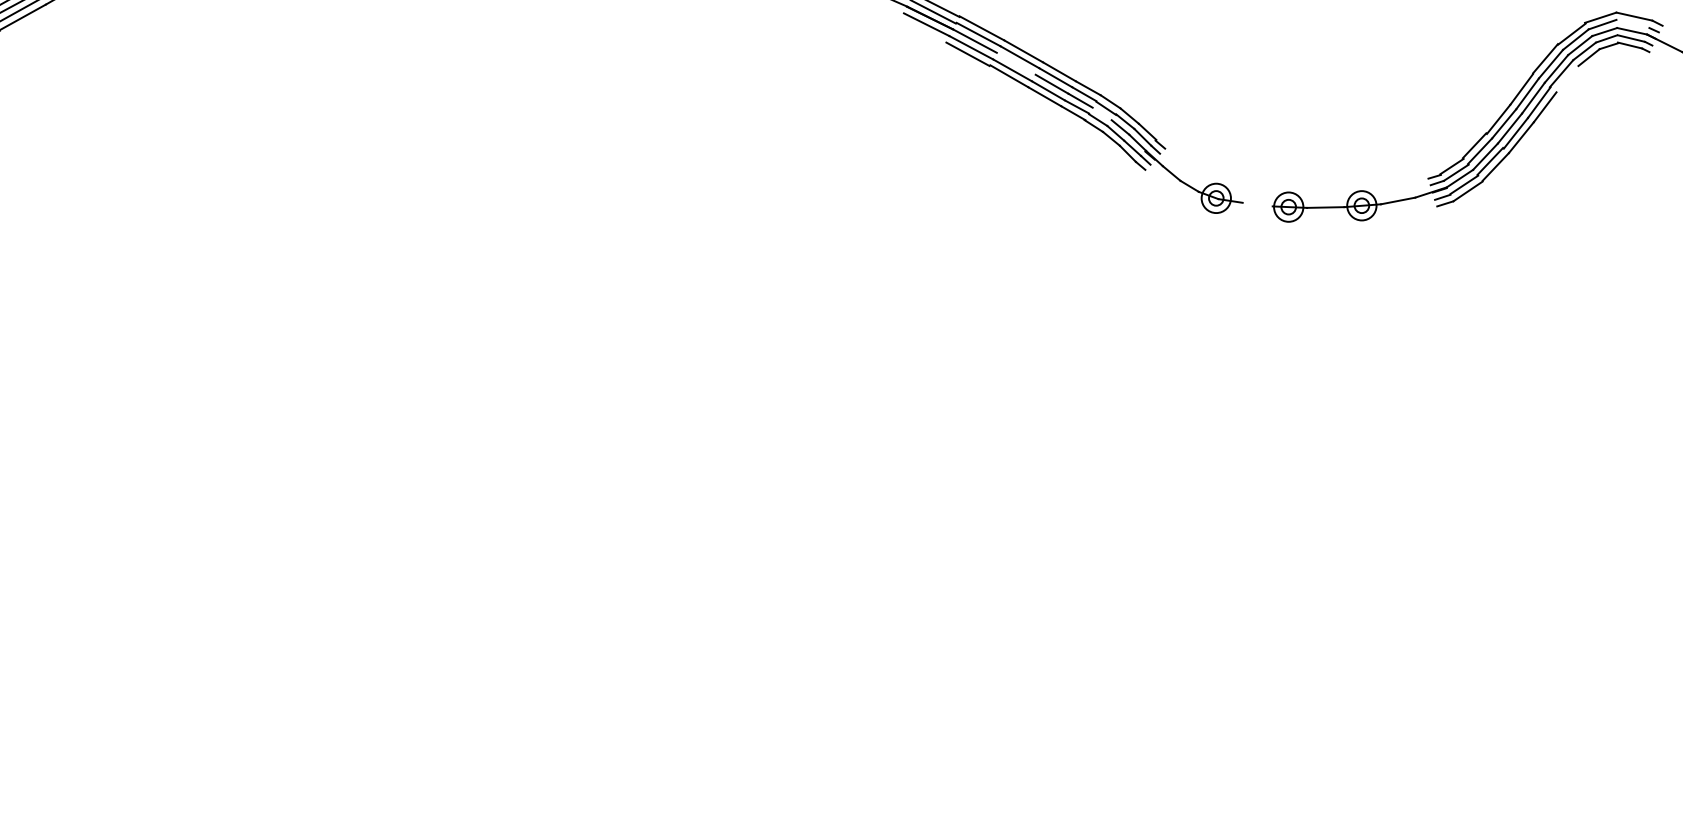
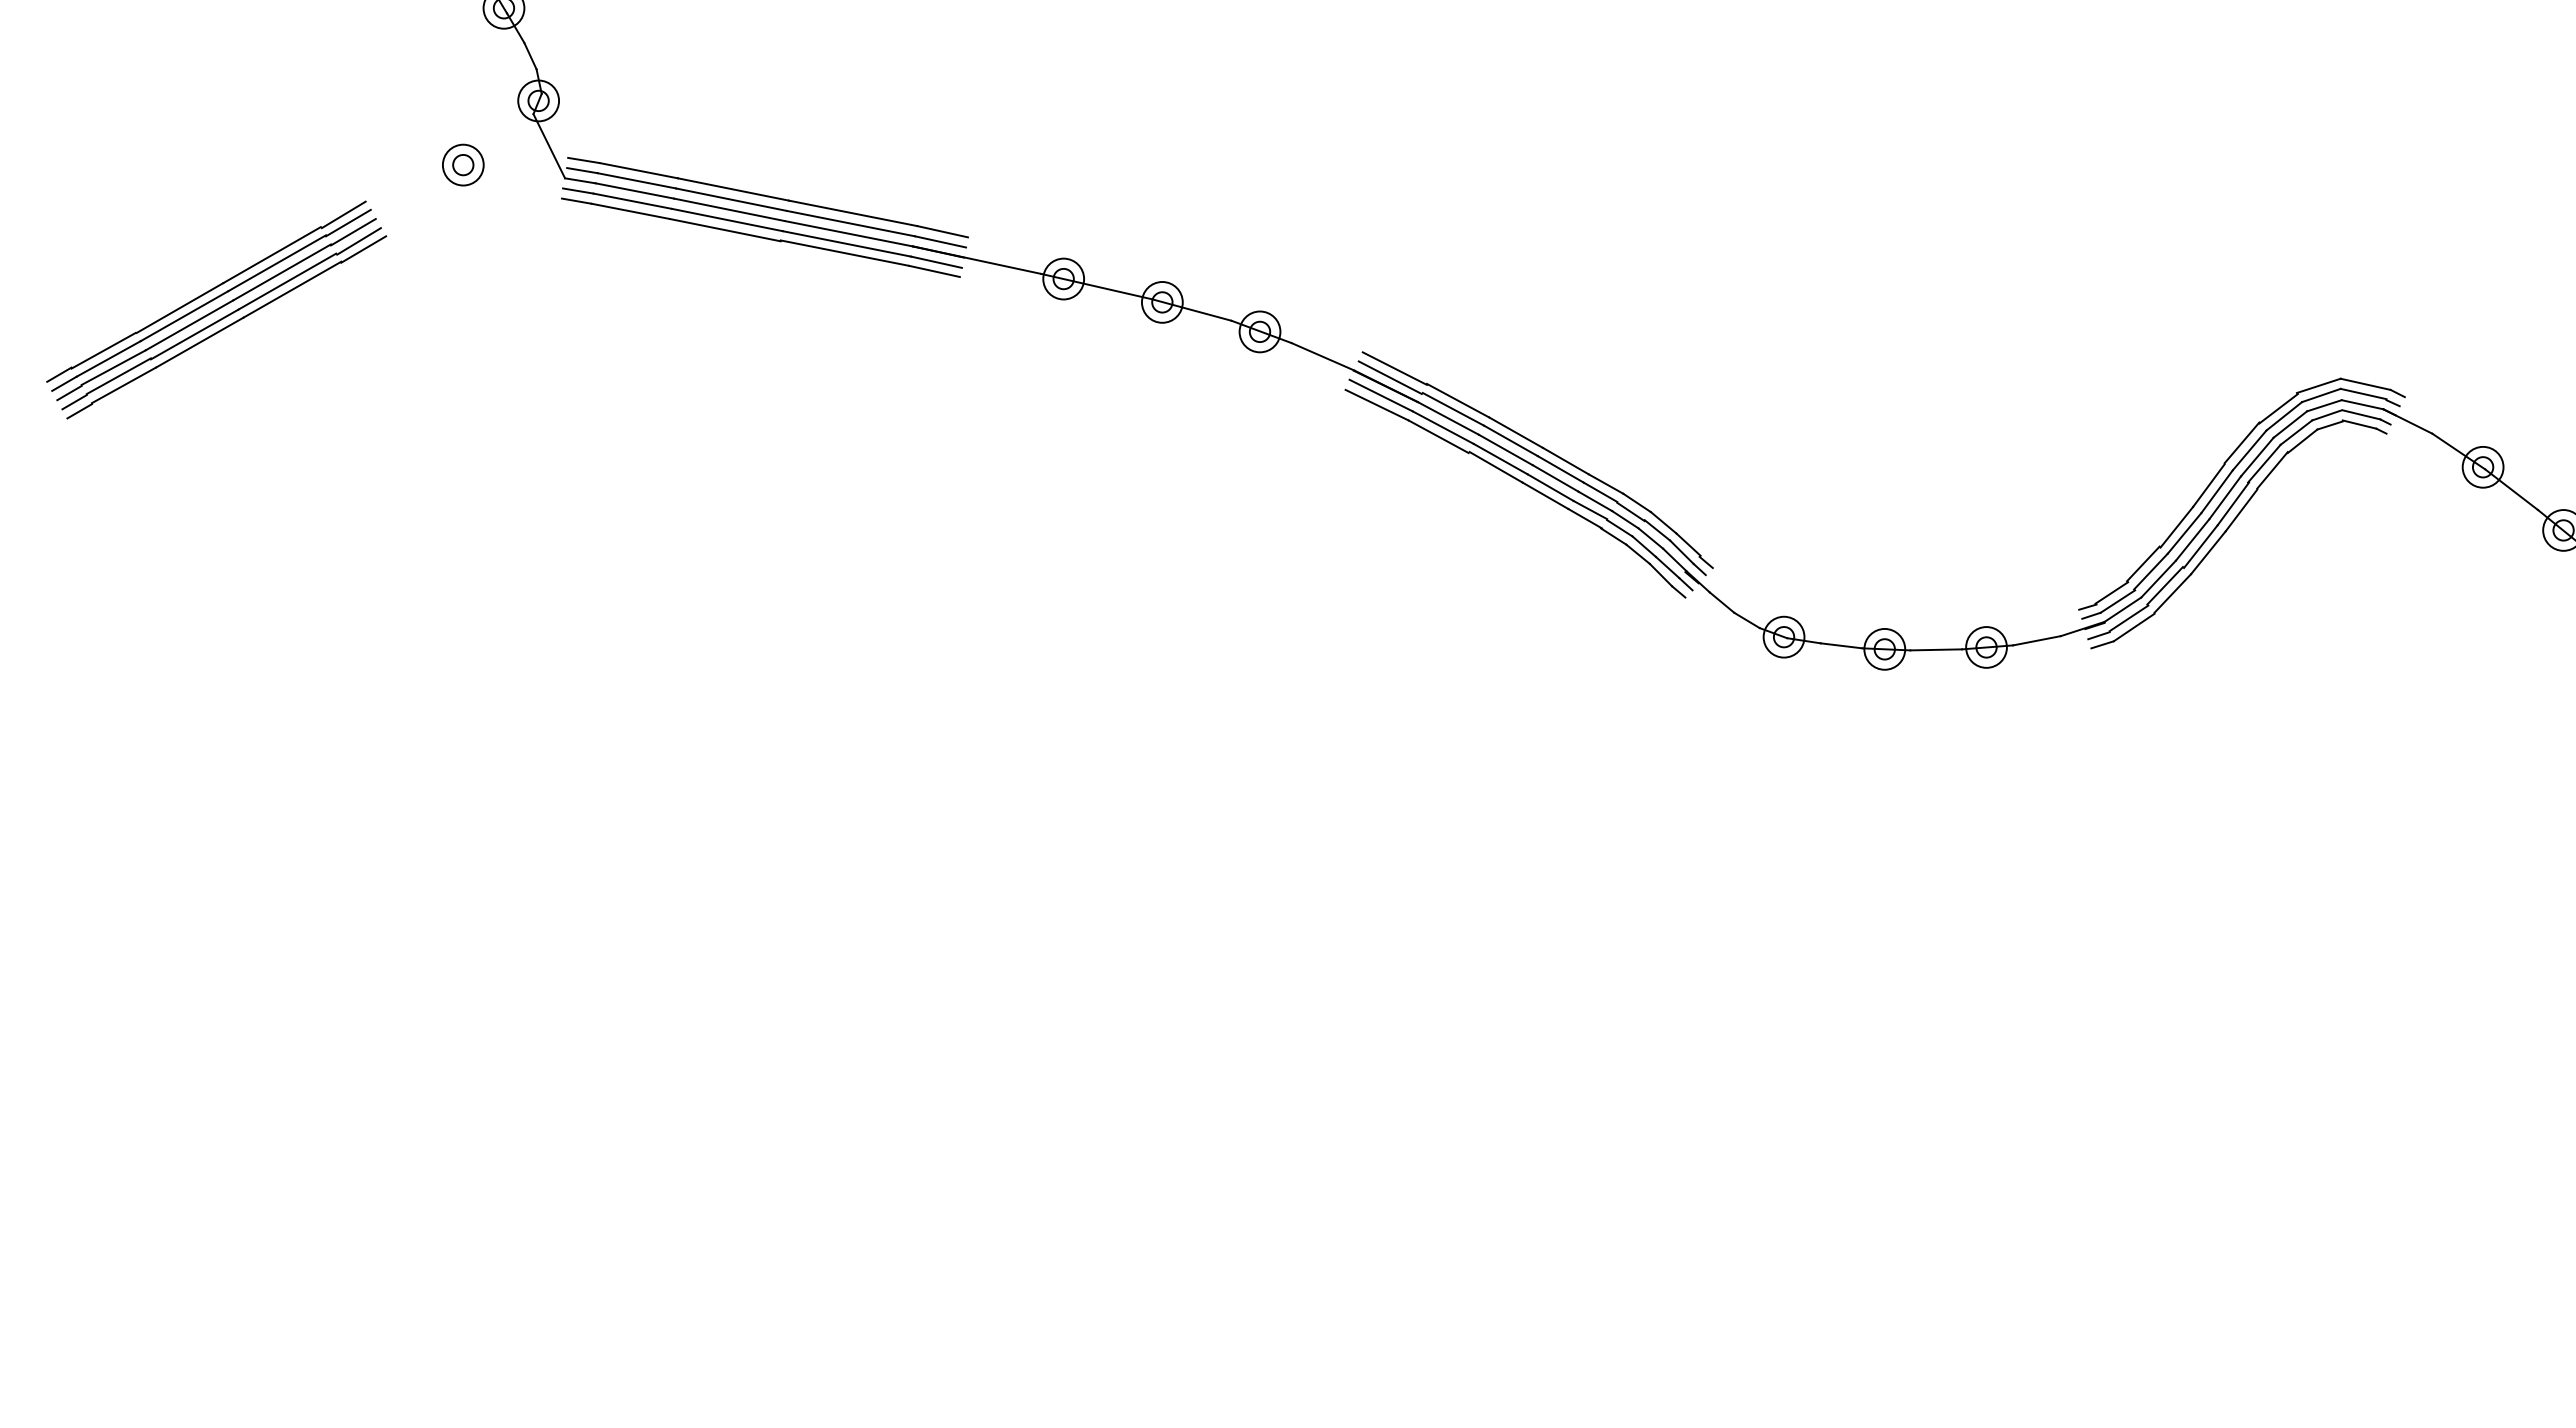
line: (1632, 23) -> (2363, 393), added
line: (923, 31) -> (1376, 404), added
line: (1016, 63) -> (1505, 449), added
line: (1567, 78) -> (2272, 470), added
line: (1102, 113) -> (1625, 519), added
line: (1257, 204) -> (1841, 645), added

